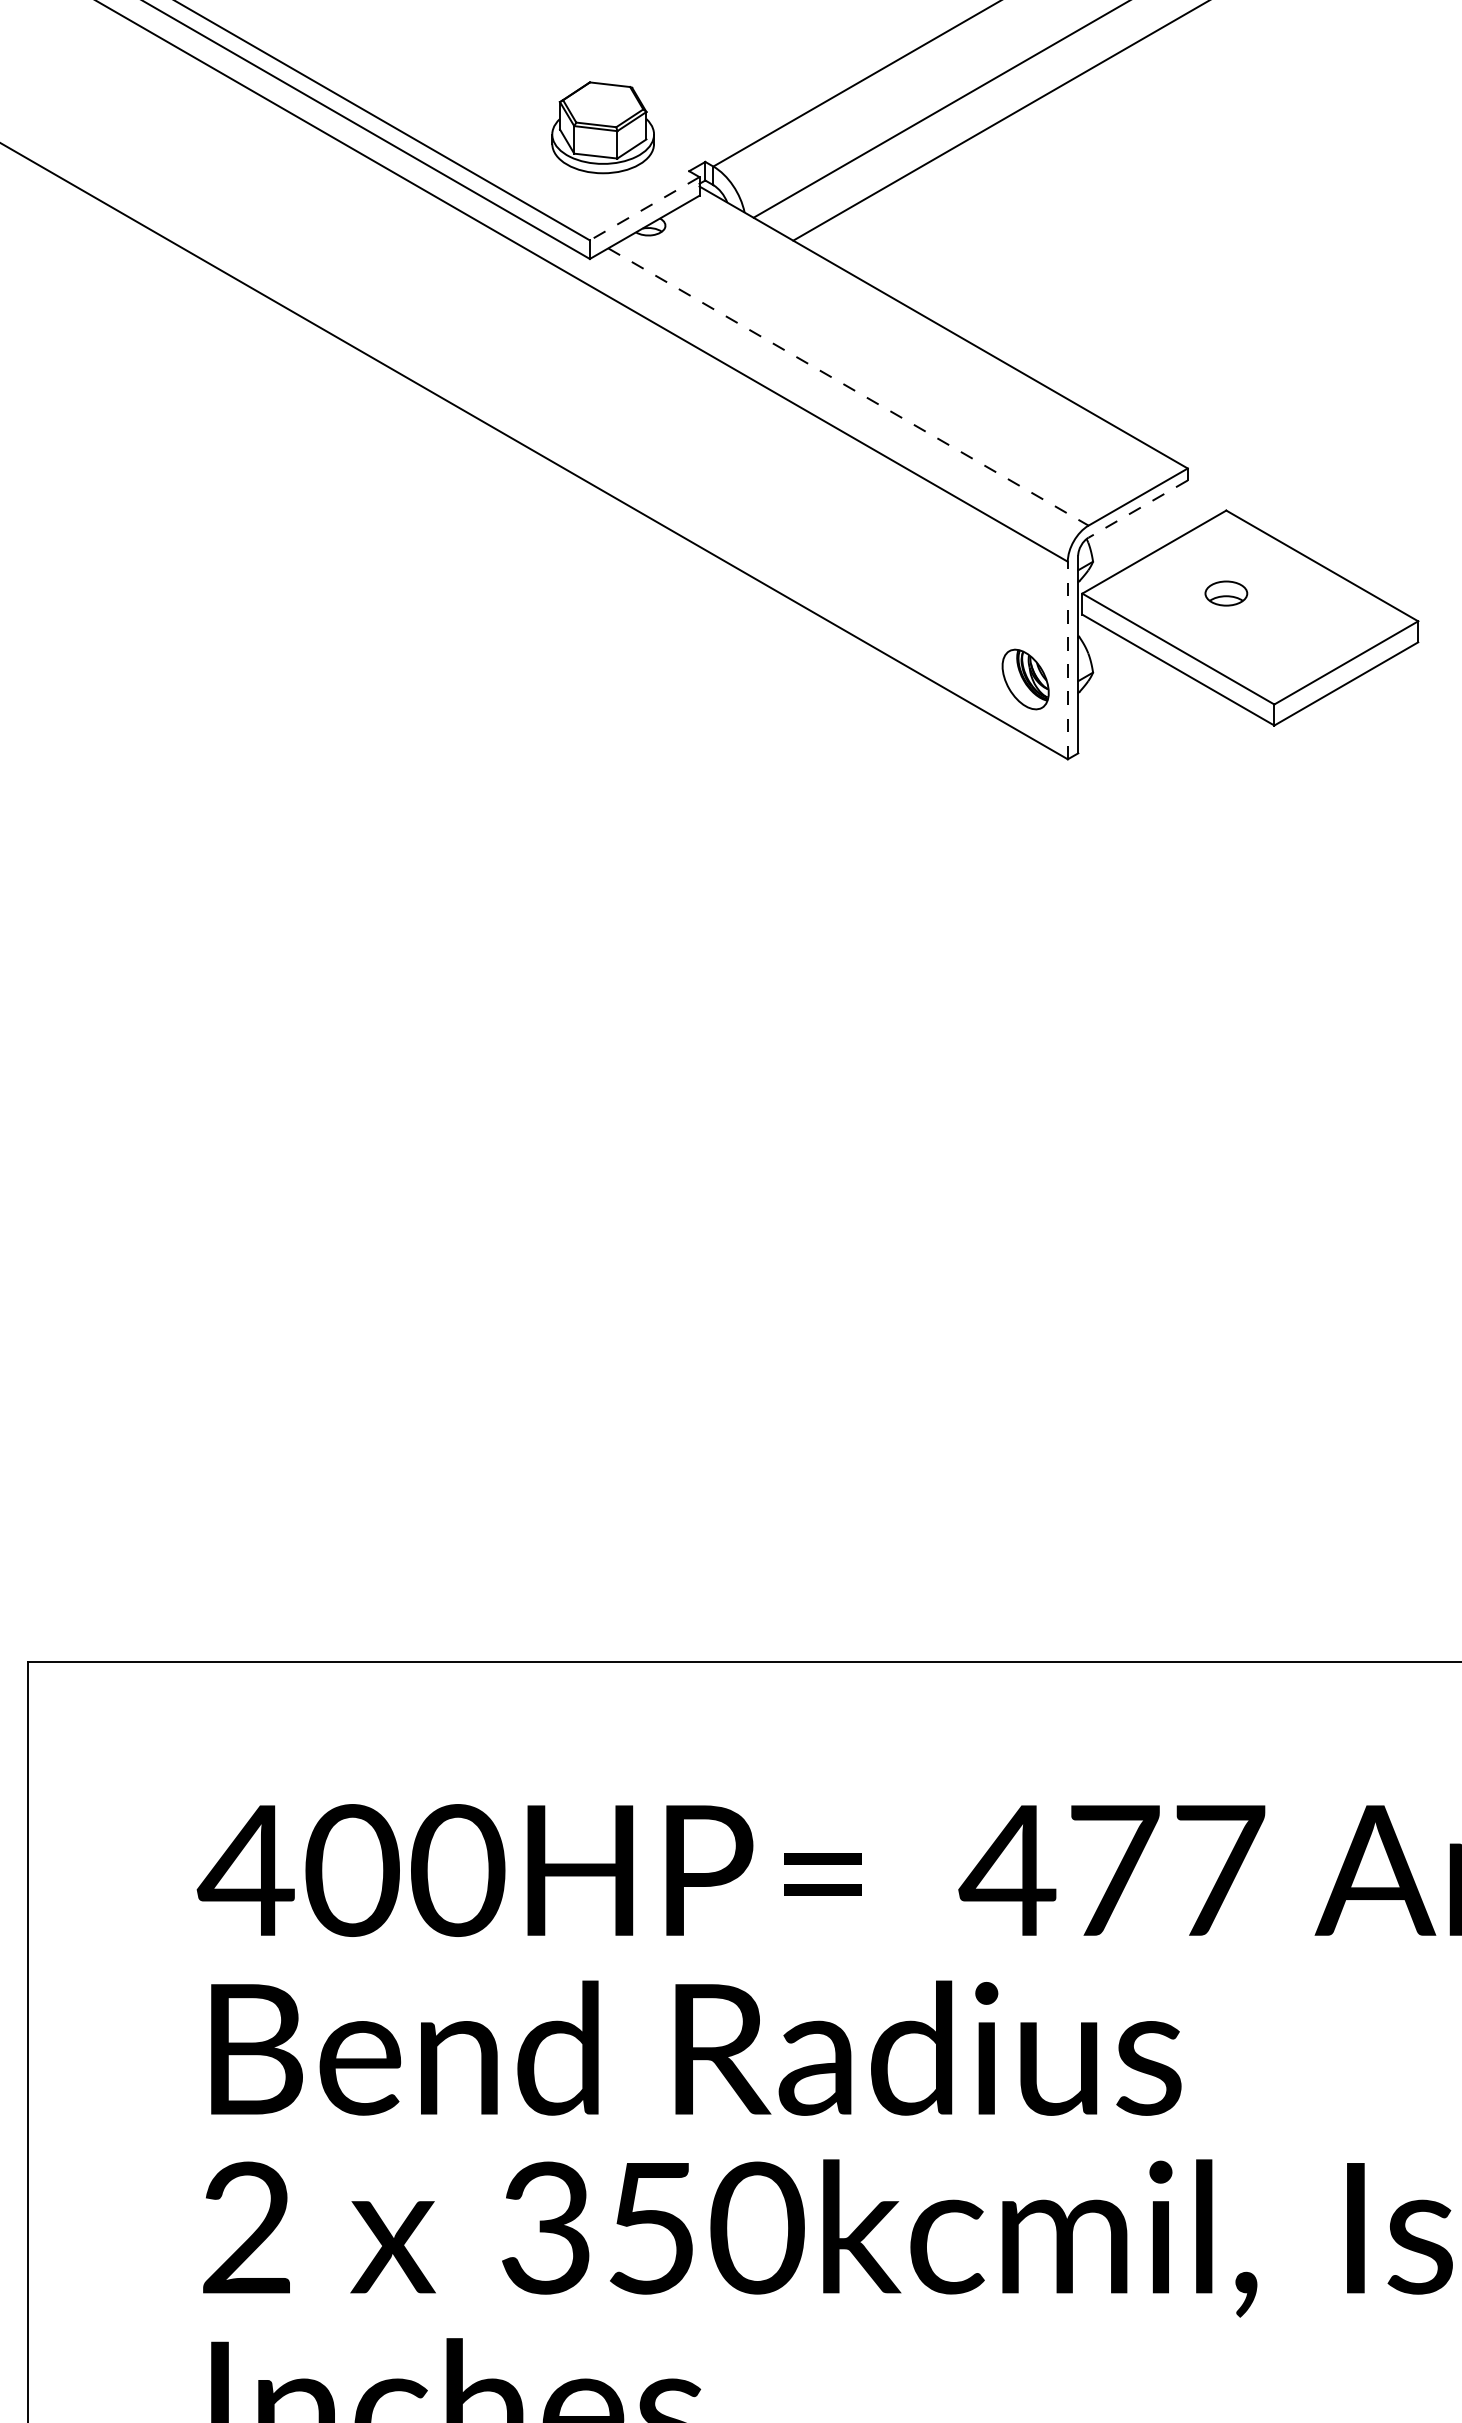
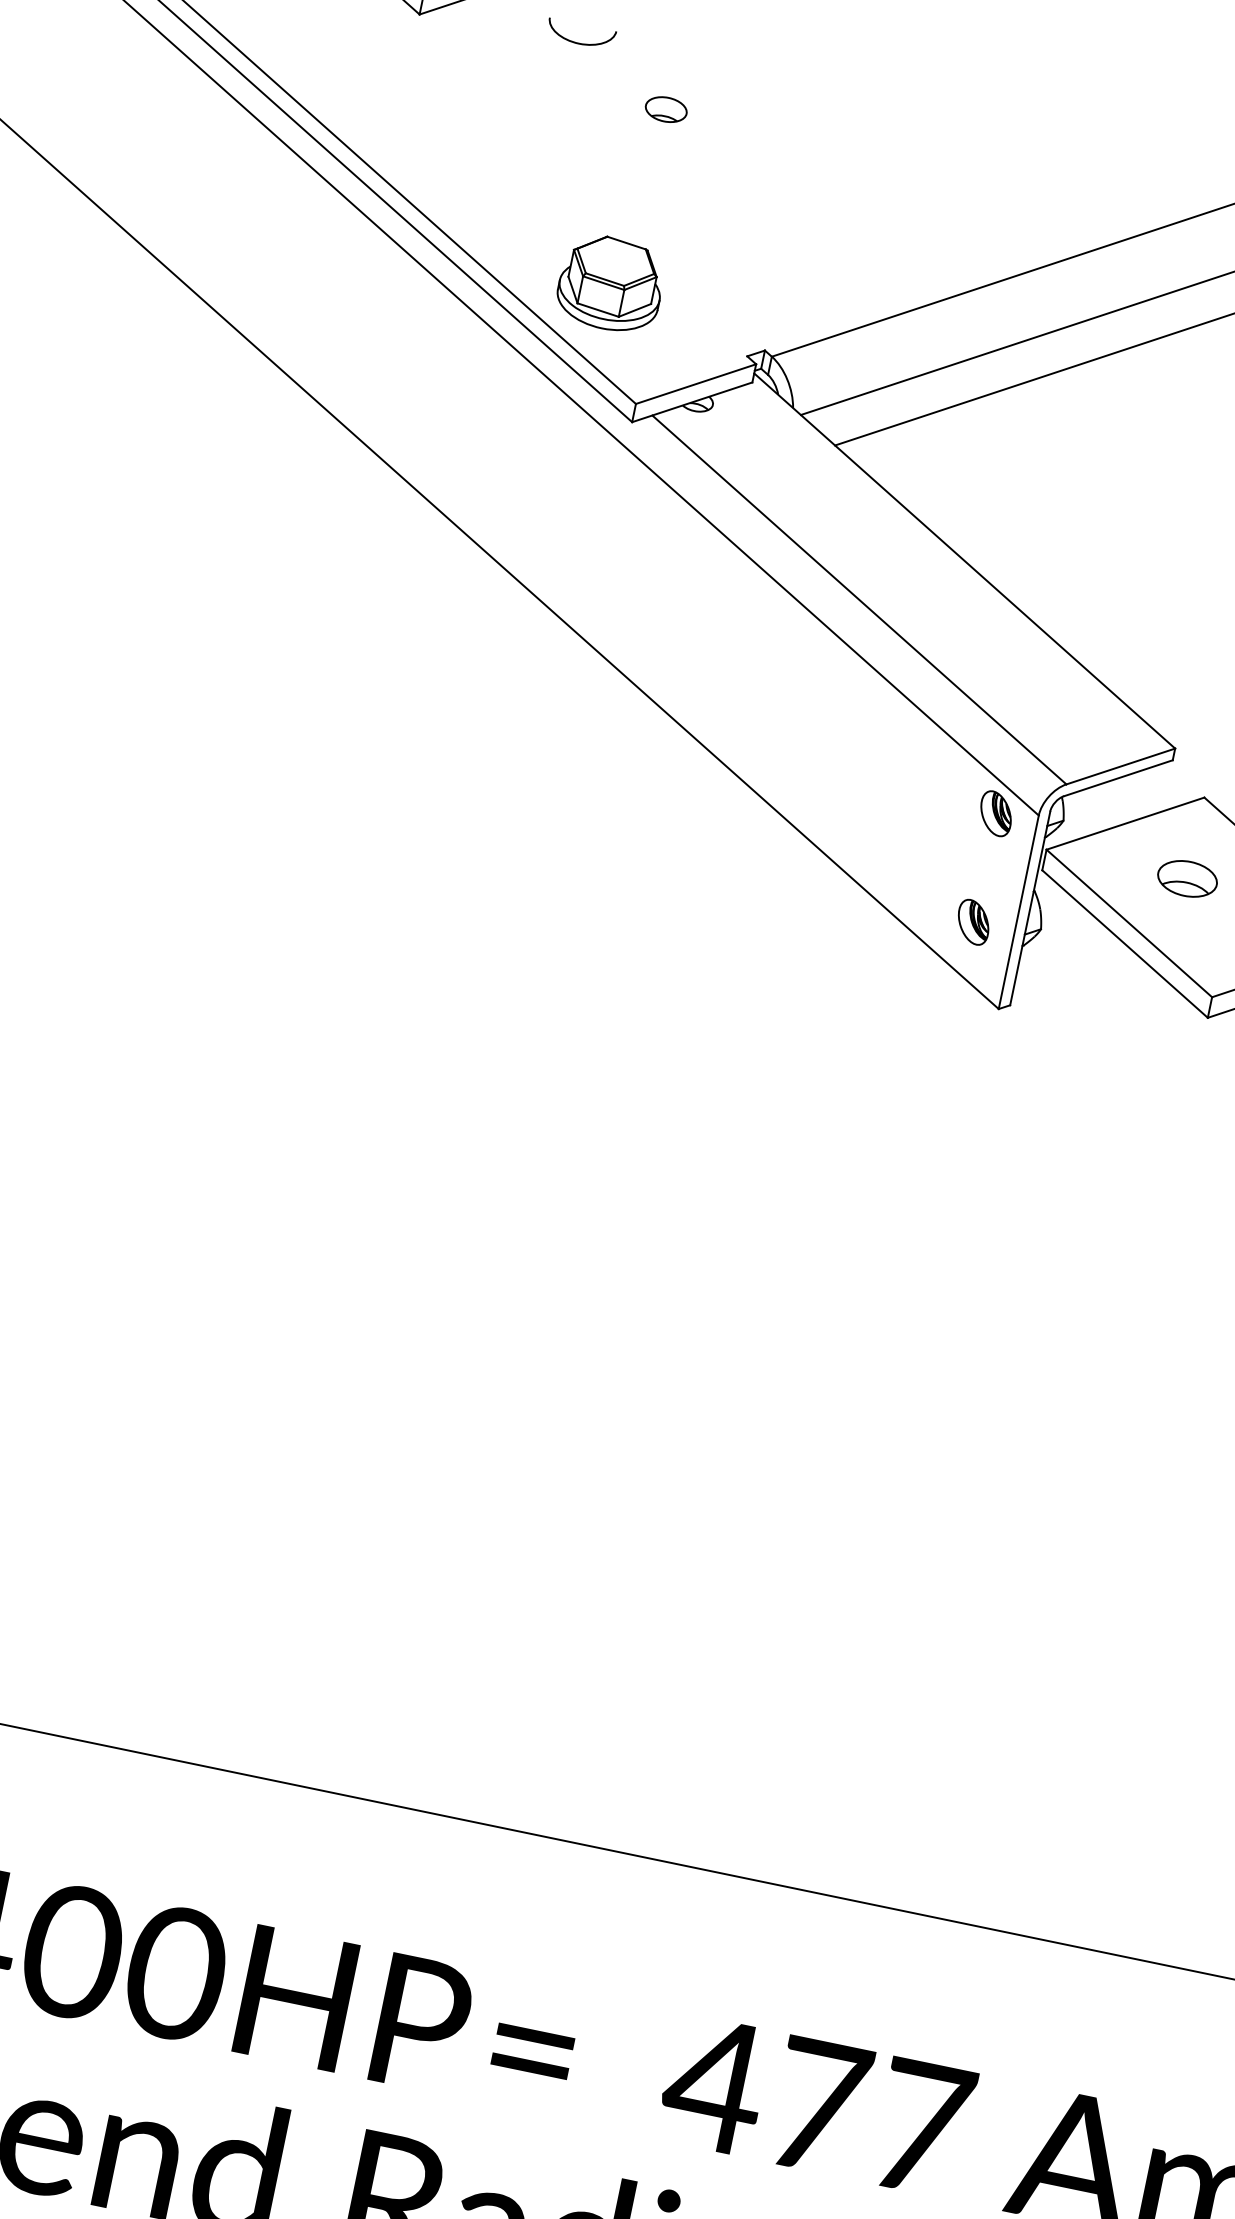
part: (602, 127) -> (610, 283), moved
line: (644, 209) -> (695, 384), dashed -> solid
line: (848, 387) -> (859, 600), dashed -> solid
line: (1137, 509) -> (1117, 778), dashed -> solid
part: (1025, 568) -> (995, 813), added
part: (1226, 593) -> (1187, 878), size x1.43
line: (1067, 660) -> (1018, 912), dashed -> solid
part: (1025, 679) -> (973, 922), size x0.71

